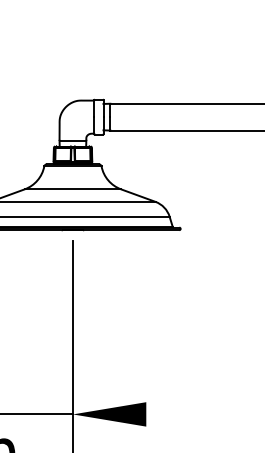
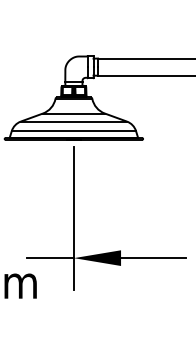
line: (196, 414) -> (153, 258), added

